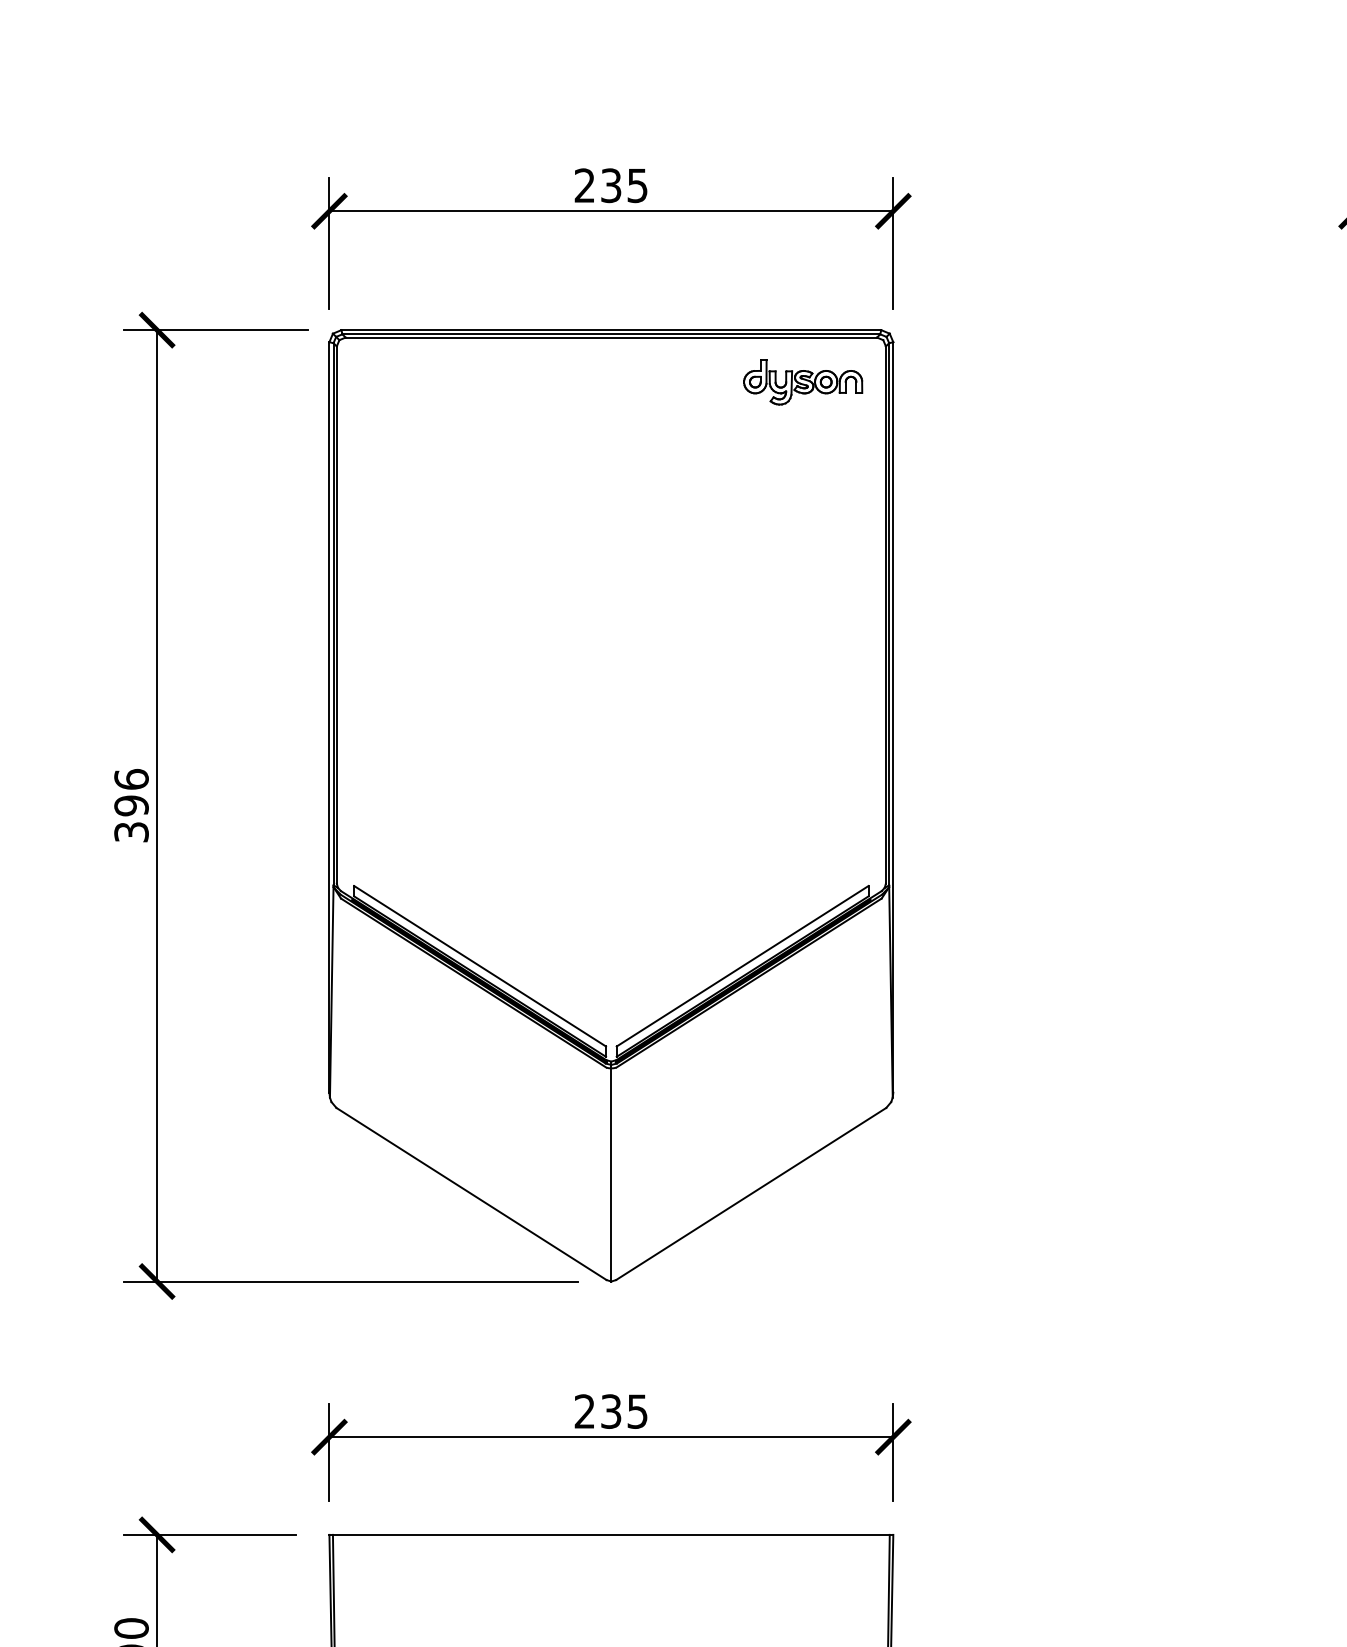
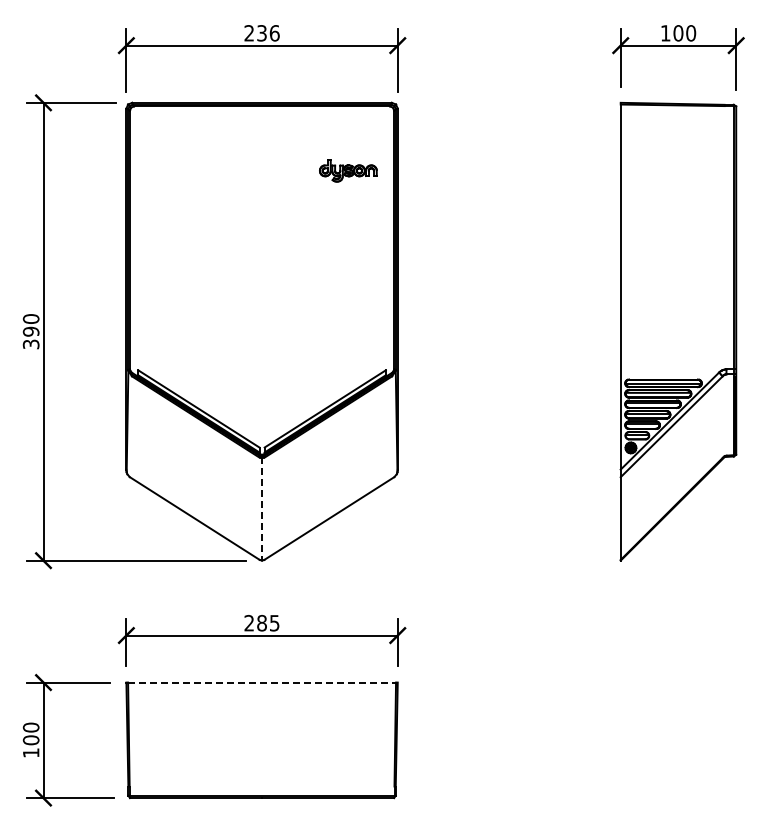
text: (637, 186) -> (274, 33), 235 -> 236
part: (803, 381) -> (348, 170), moved
text: (130, 778) -> (30, 318), 396 -> 390
line: (612, 1173) -> (262, 508), solid -> dashed
text: (610, 1412) -> (261, 623), 235 -> 285
line: (612, 1534) -> (262, 682), solid -> dashed

